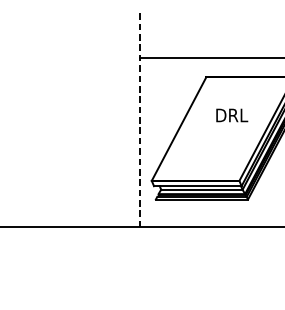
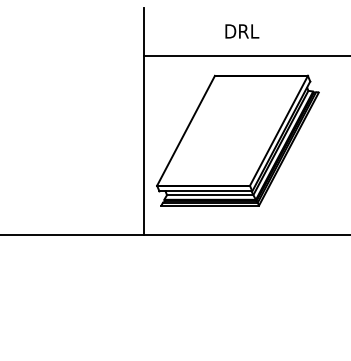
text: (232, 115) -> (242, 31), moved
line: (139, 120) -> (144, 121), dashed -> solid

